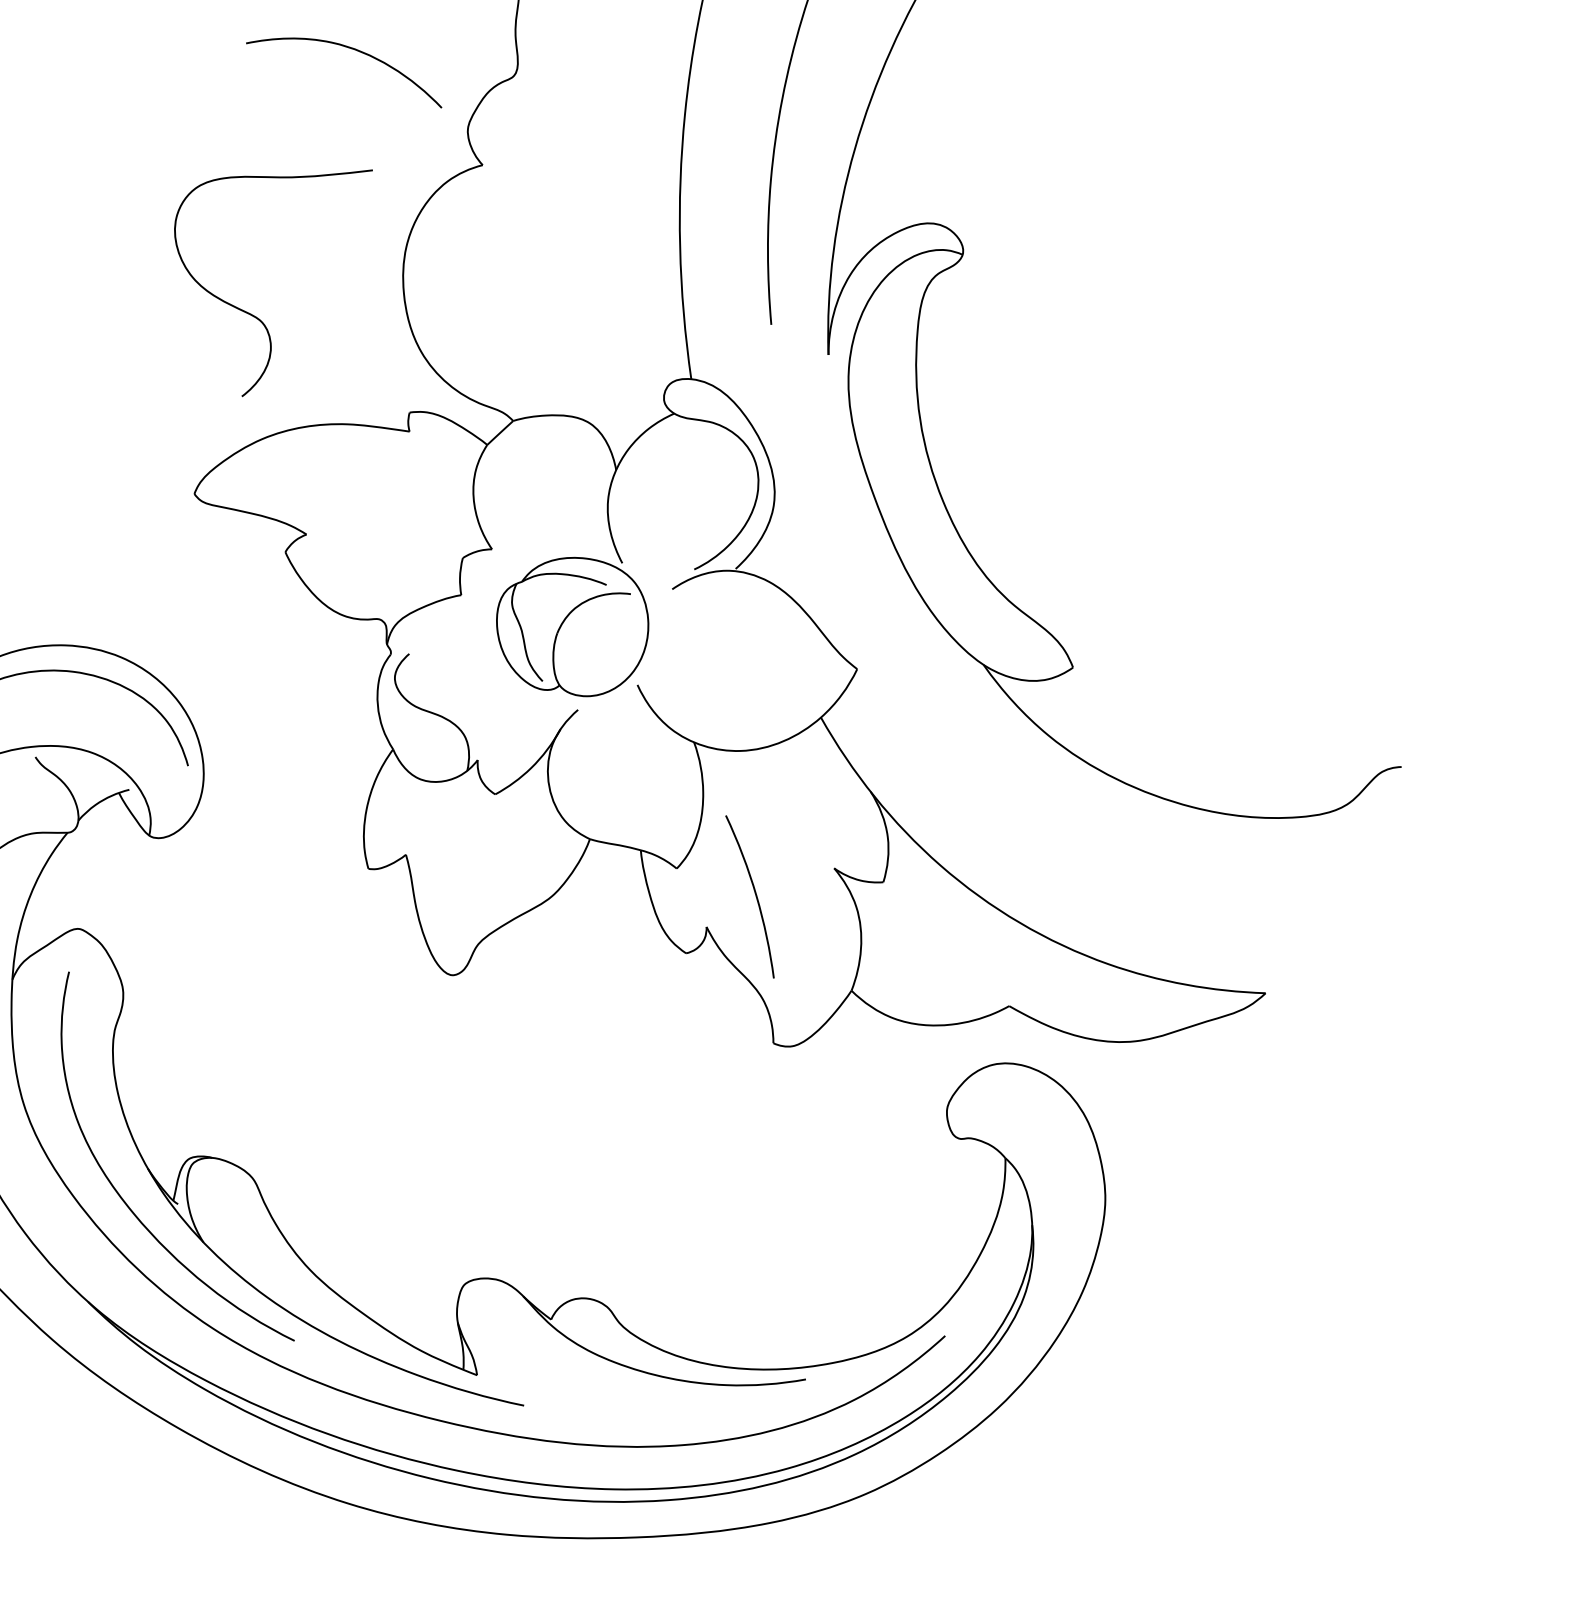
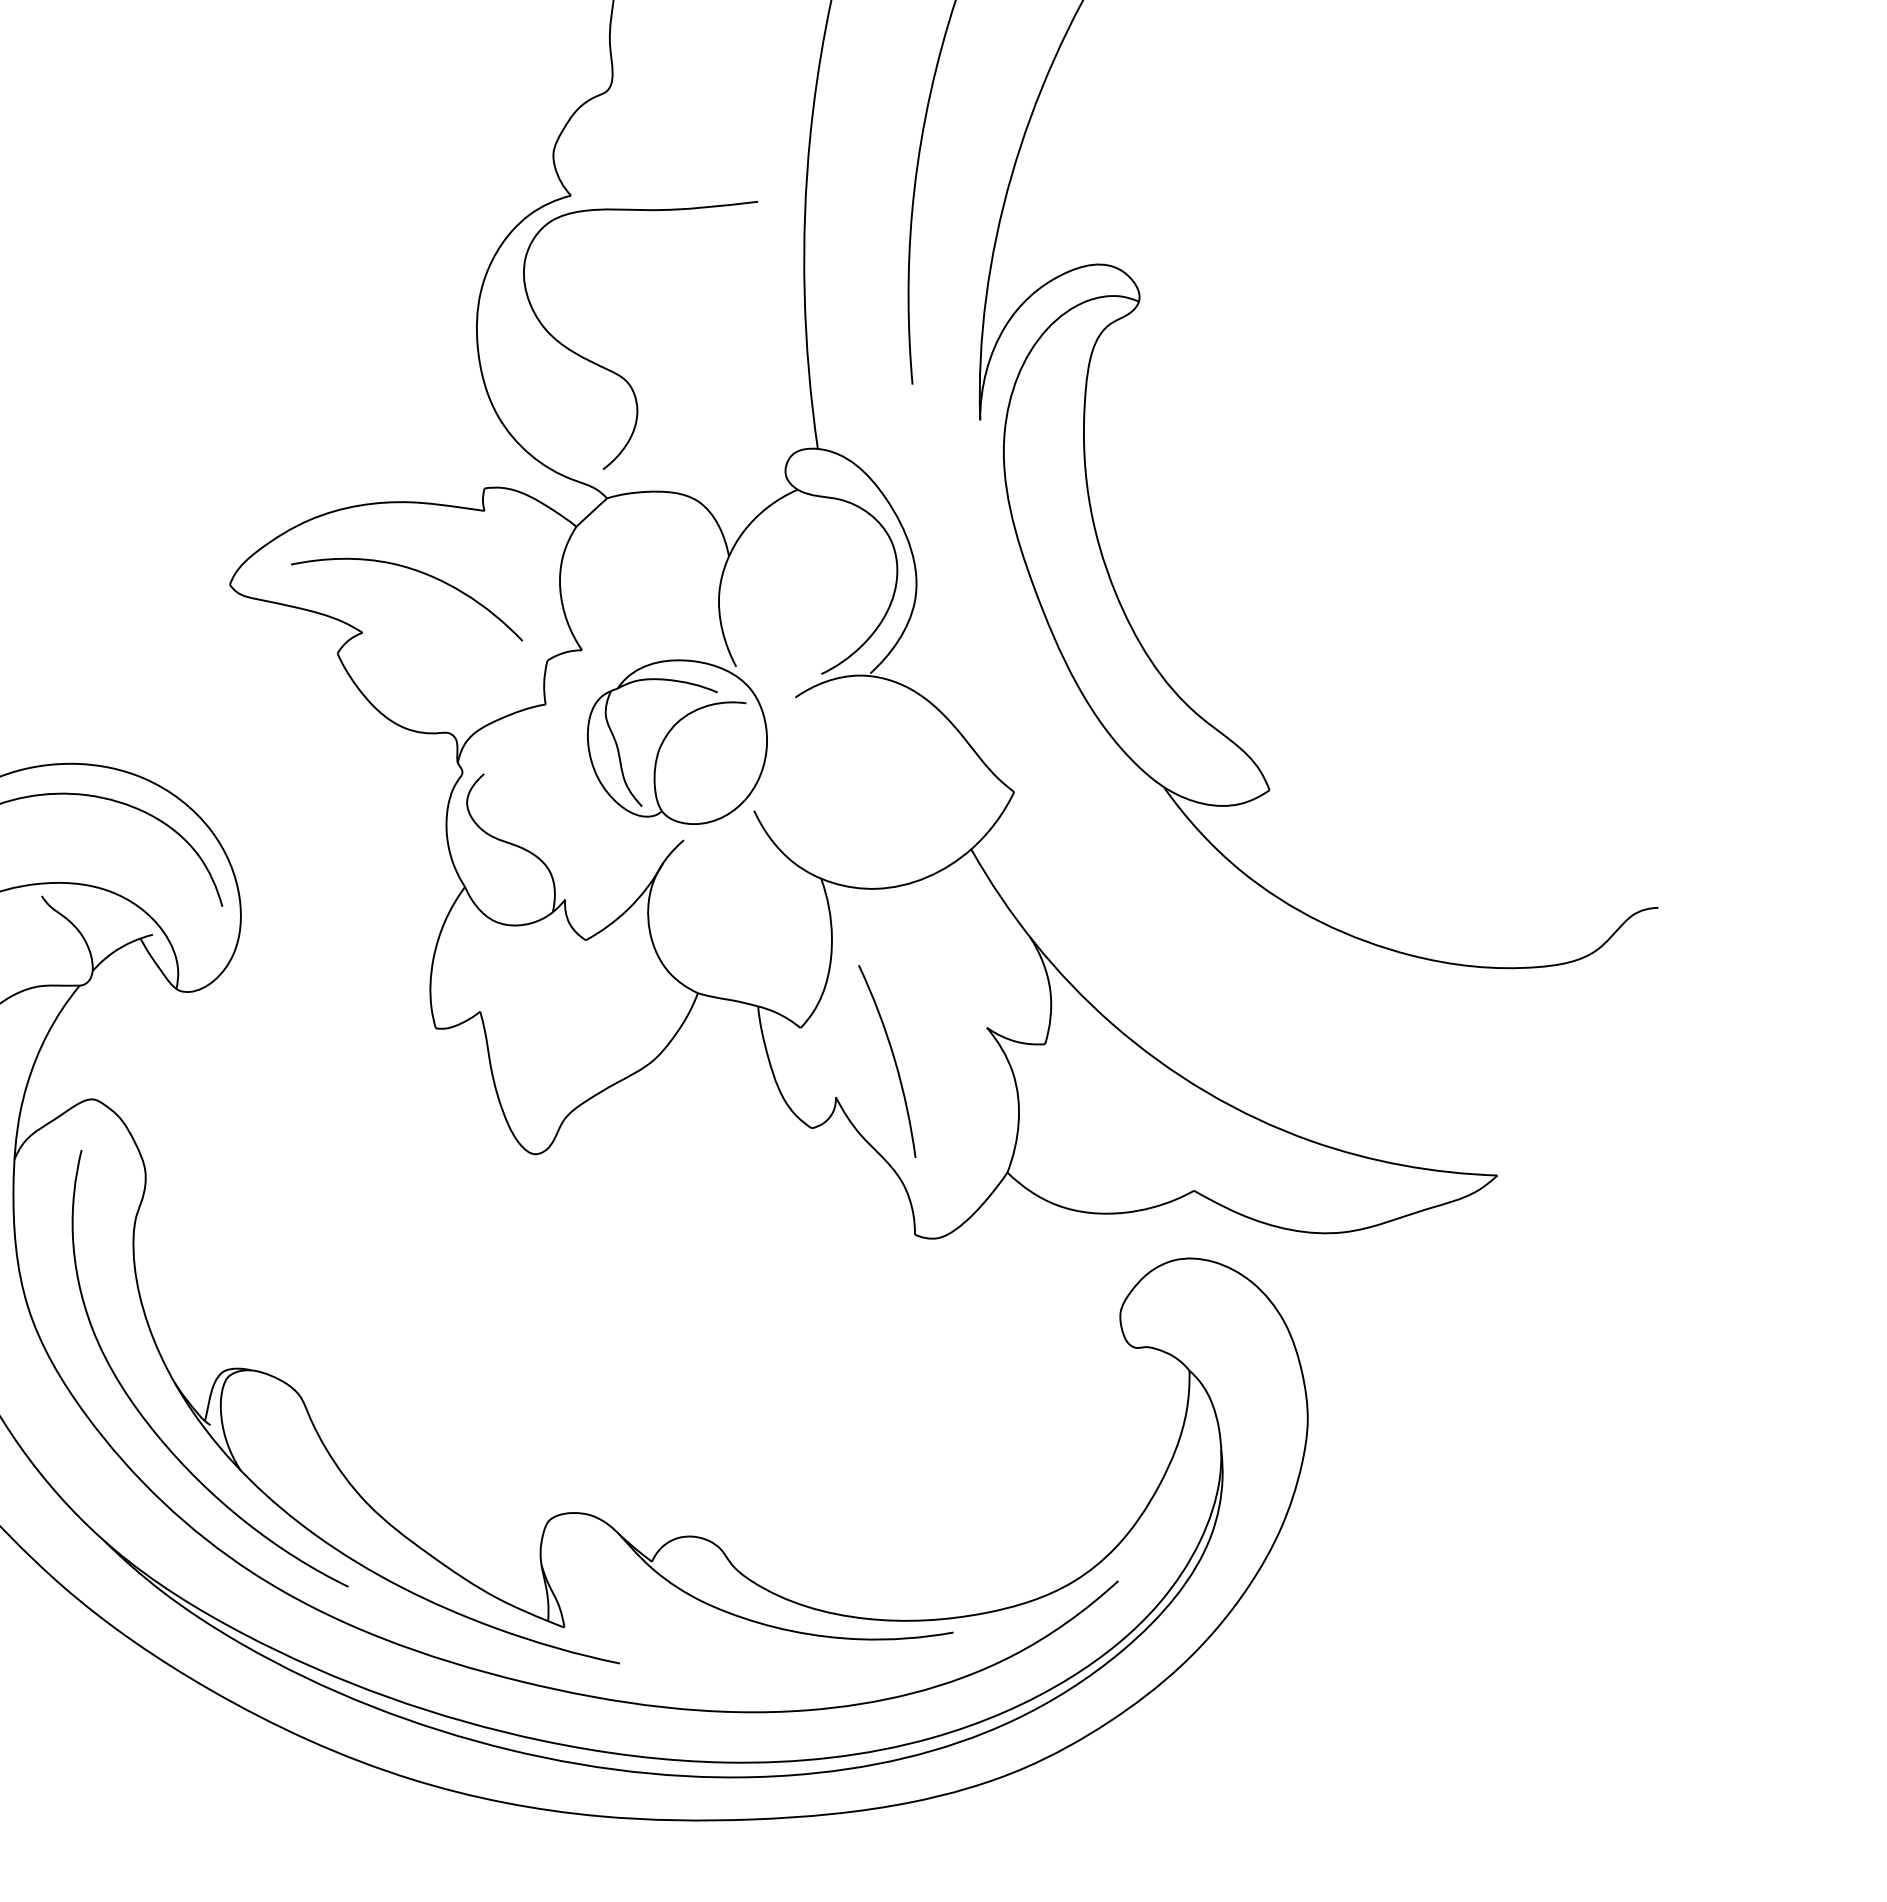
curve: (351, 49) -> (415, 571), moved
curve: (255, 316) -> (619, 374), moved

